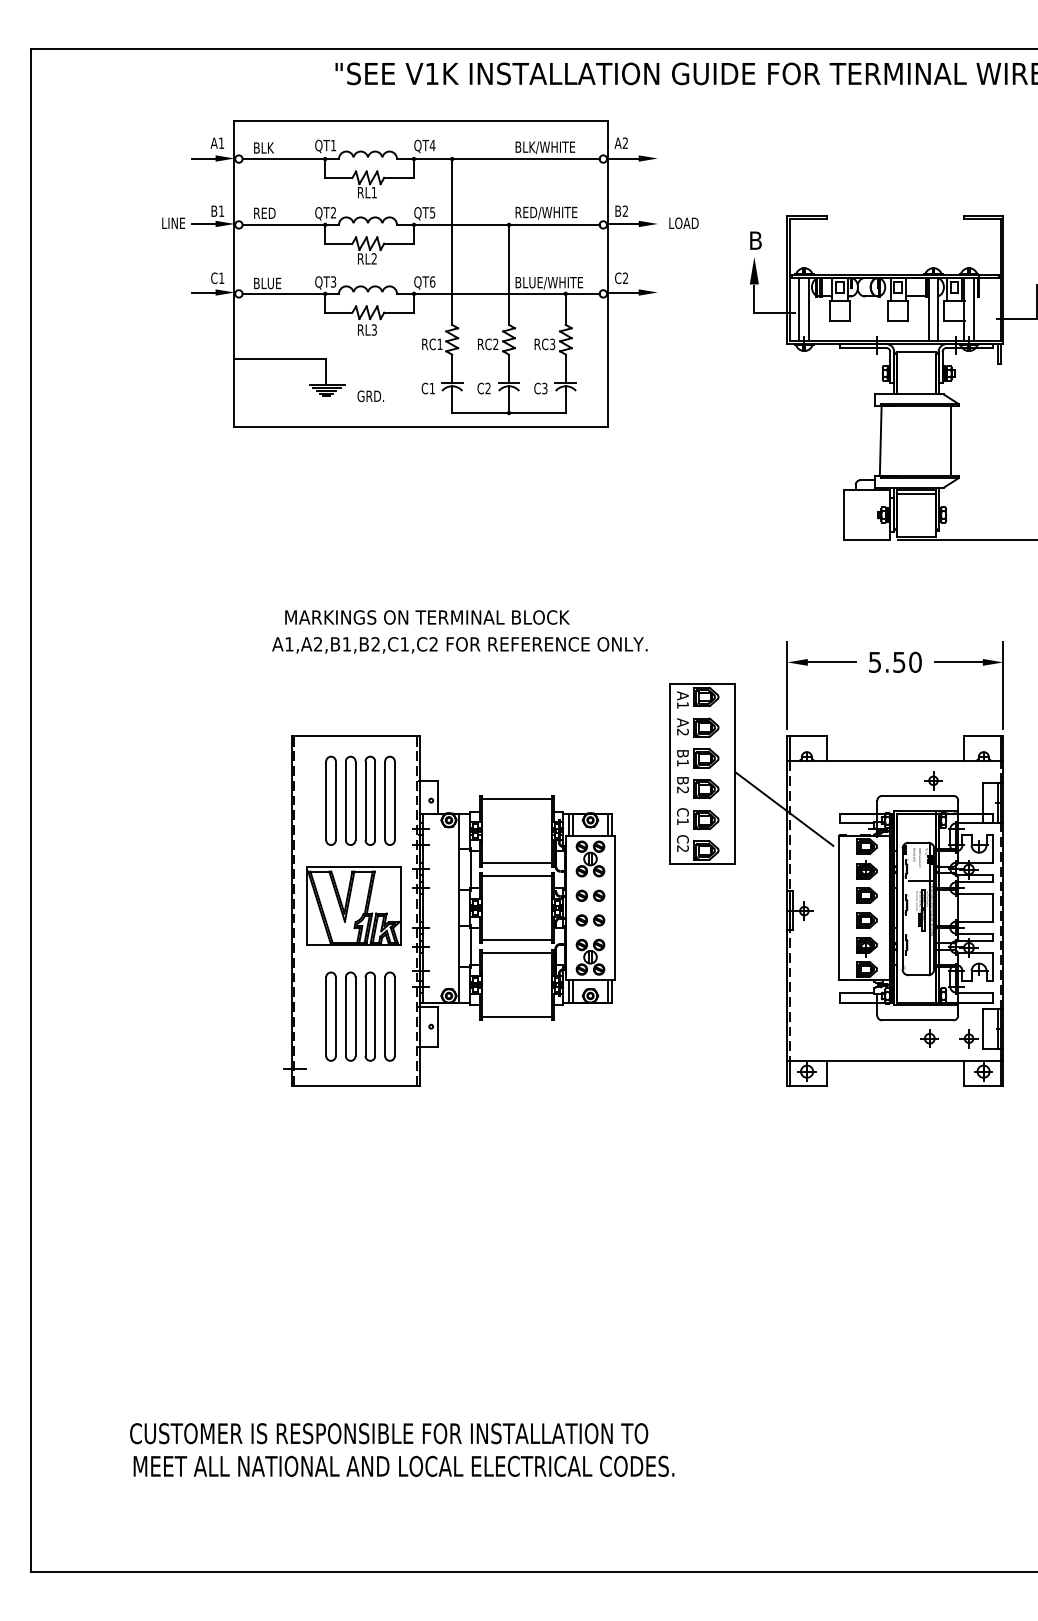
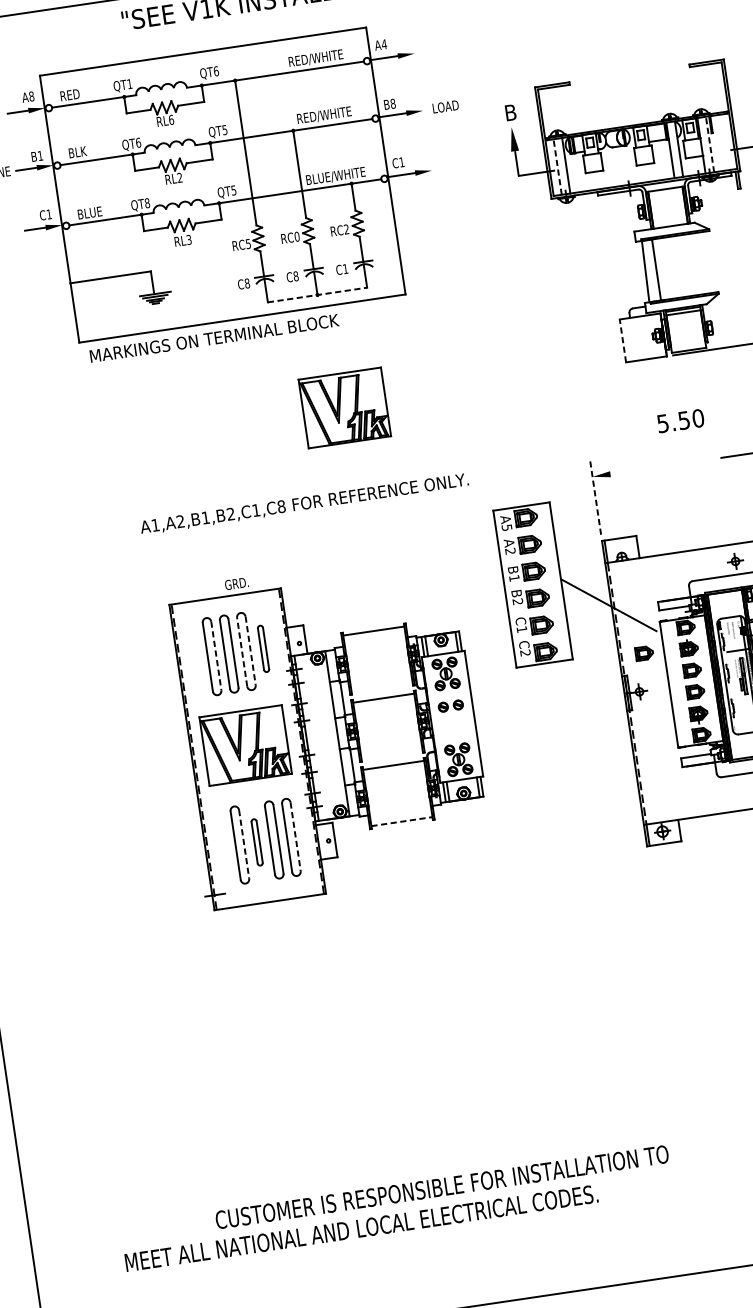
text: (221, 142) -> (31, 95), A1 -> A8
text: (625, 142) -> (384, 43), A2 -> A4
text: (432, 145) -> (216, 71), QT4 -> QT6
text: (265, 147) -> (70, 94), BLK -> RED
text: (546, 147) -> (315, 58), BLK/WHITE -> RED/WHITE
text: (374, 192) -> (171, 119), RL1 -> RL6
text: (625, 210) -> (393, 103), B2 -> B8
text: (265, 212) -> (78, 151), RED -> BLK
text: (333, 212) -> (138, 142), QT2 -> QT6
text: (625, 277) -> (401, 161), C2 -> C1
text: (333, 281) -> (147, 202), QT3 -> QT8
text: (432, 281) -> (233, 190), QT6 -> QT5
line: (799, 309) -> (557, 167), solid -> dashed
line: (973, 309) -> (709, 144), solid -> dashed
text: (439, 344) -> (247, 244), RC1 -> RC5
text: (495, 344) -> (296, 236), RC2 -> RC0
text: (552, 344) -> (346, 229), RC3 -> RC2
text: (432, 388) -> (247, 283), C1 -> C8
text: (487, 388) -> (295, 276), C2 -> C8
text: (544, 388) -> (345, 269), C3 -> C1
text: (370, 396) -> (236, 583), moved
line: (509, 413) -> (317, 295), solid -> dashed
line: (951, 441) -> (656, 270), moved
line: (843, 515) -> (622, 341), solid -> dashed
part: (520, 543) -> (344, 407), added
text: (427, 617) -> (214, 338), moved
text: (433, 644) -> (281, 506), A1,A2,B1,B2,C1,C2 -> A1,A2,B1,B2,C1,C8
text: (895, 661) -> (680, 420), moved
line: (831, 662) -> (631, 471), removed
line: (787, 684) -> (595, 496), solid -> dashed
text: (682, 704) -> (506, 527), A1 -> A5
line: (365, 800) -> (242, 651), solid -> dashed
part: (389, 800) -> (263, 648), size x0.6
line: (335, 801) -> (216, 656), solid -> dashed
line: (375, 801) -> (250, 651), solid -> dashed
line: (516, 863) -> (382, 687), removed
part: (815, 868) -> (643, 653), added
part: (590, 920) -> (454, 727), removed
line: (516, 940) -> (392, 754), removed
part: (350, 1016) -> (256, 842), size x0.6
line: (335, 1017) -> (243, 845), solid -> dashed
line: (394, 1017) -> (295, 837), solid -> dashed
line: (516, 1017) -> (401, 821), solid -> dashed
text: (389, 1433) -> (442, 1187), moved

